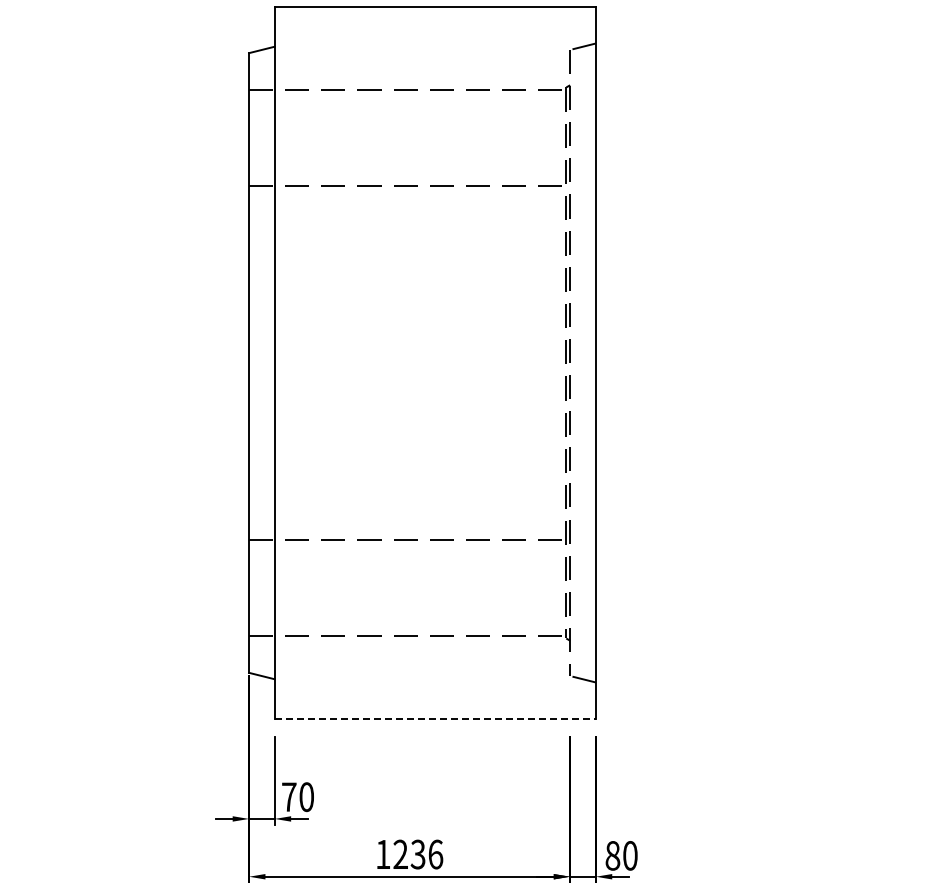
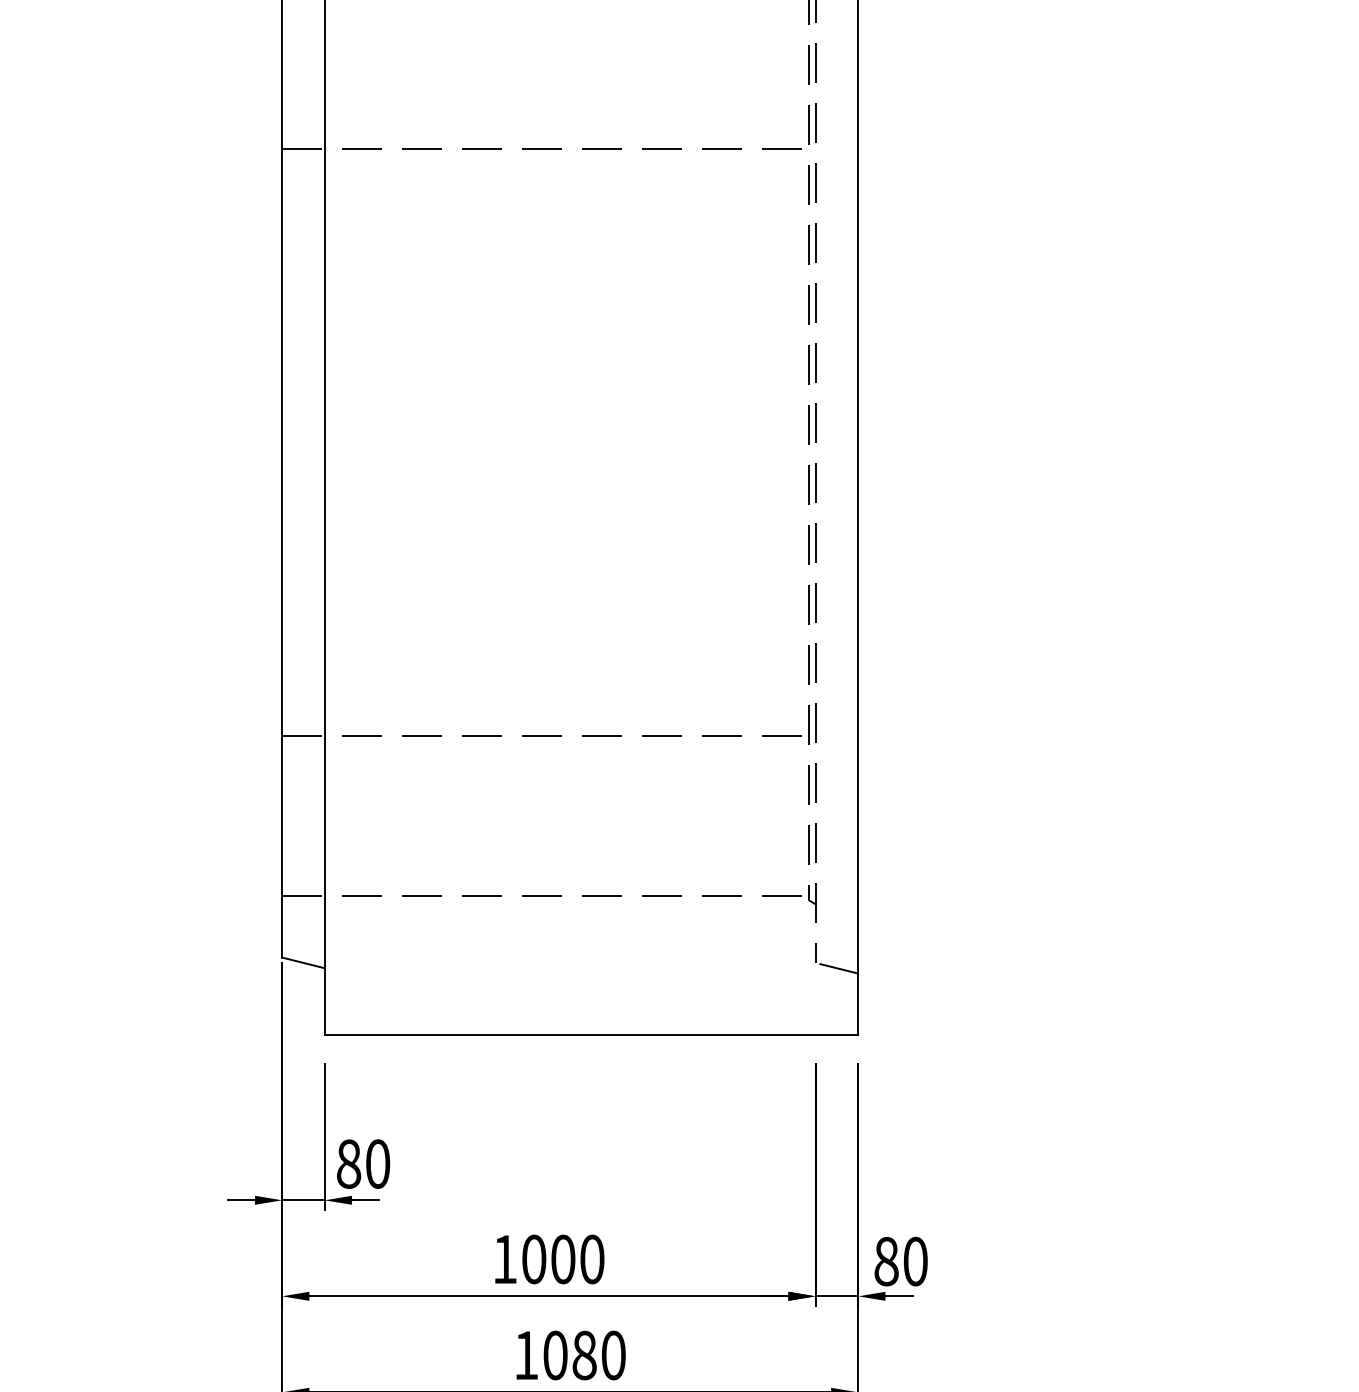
line: (435, 719) -> (591, 1035), dashed -> solid
text: (289, 797) -> (349, 1164), 70 -> 80
text: (418, 854) -> (563, 1259), 1236 -> 1000

